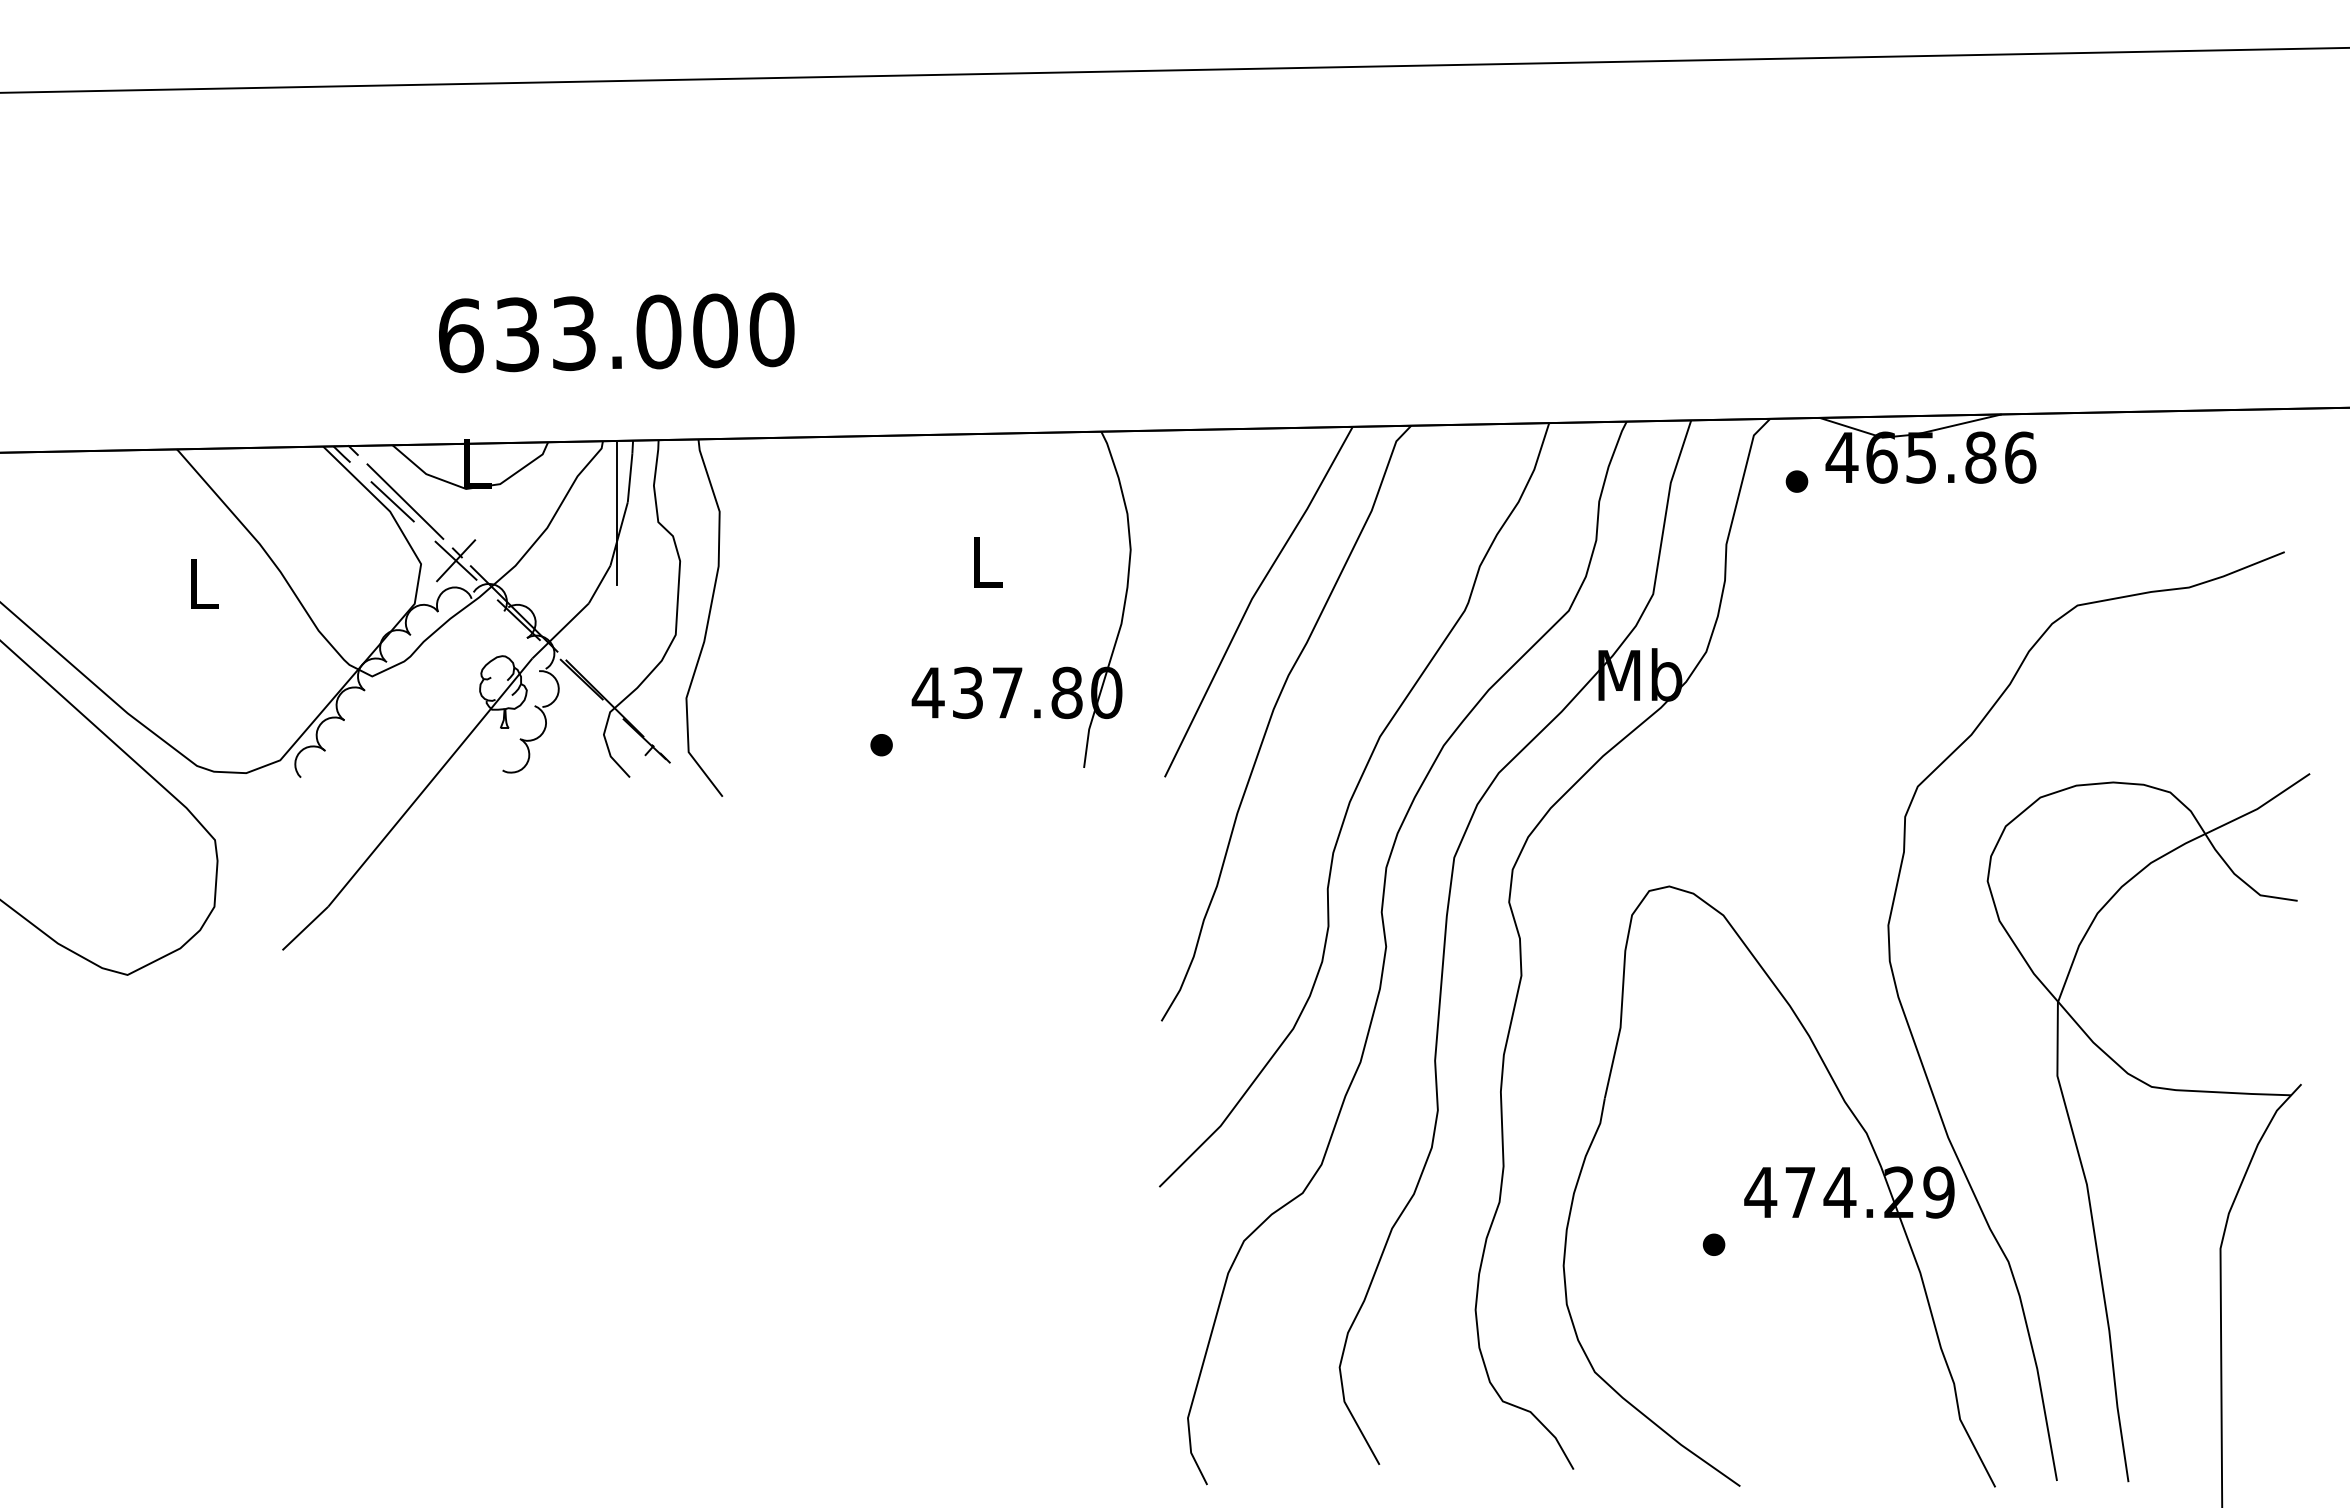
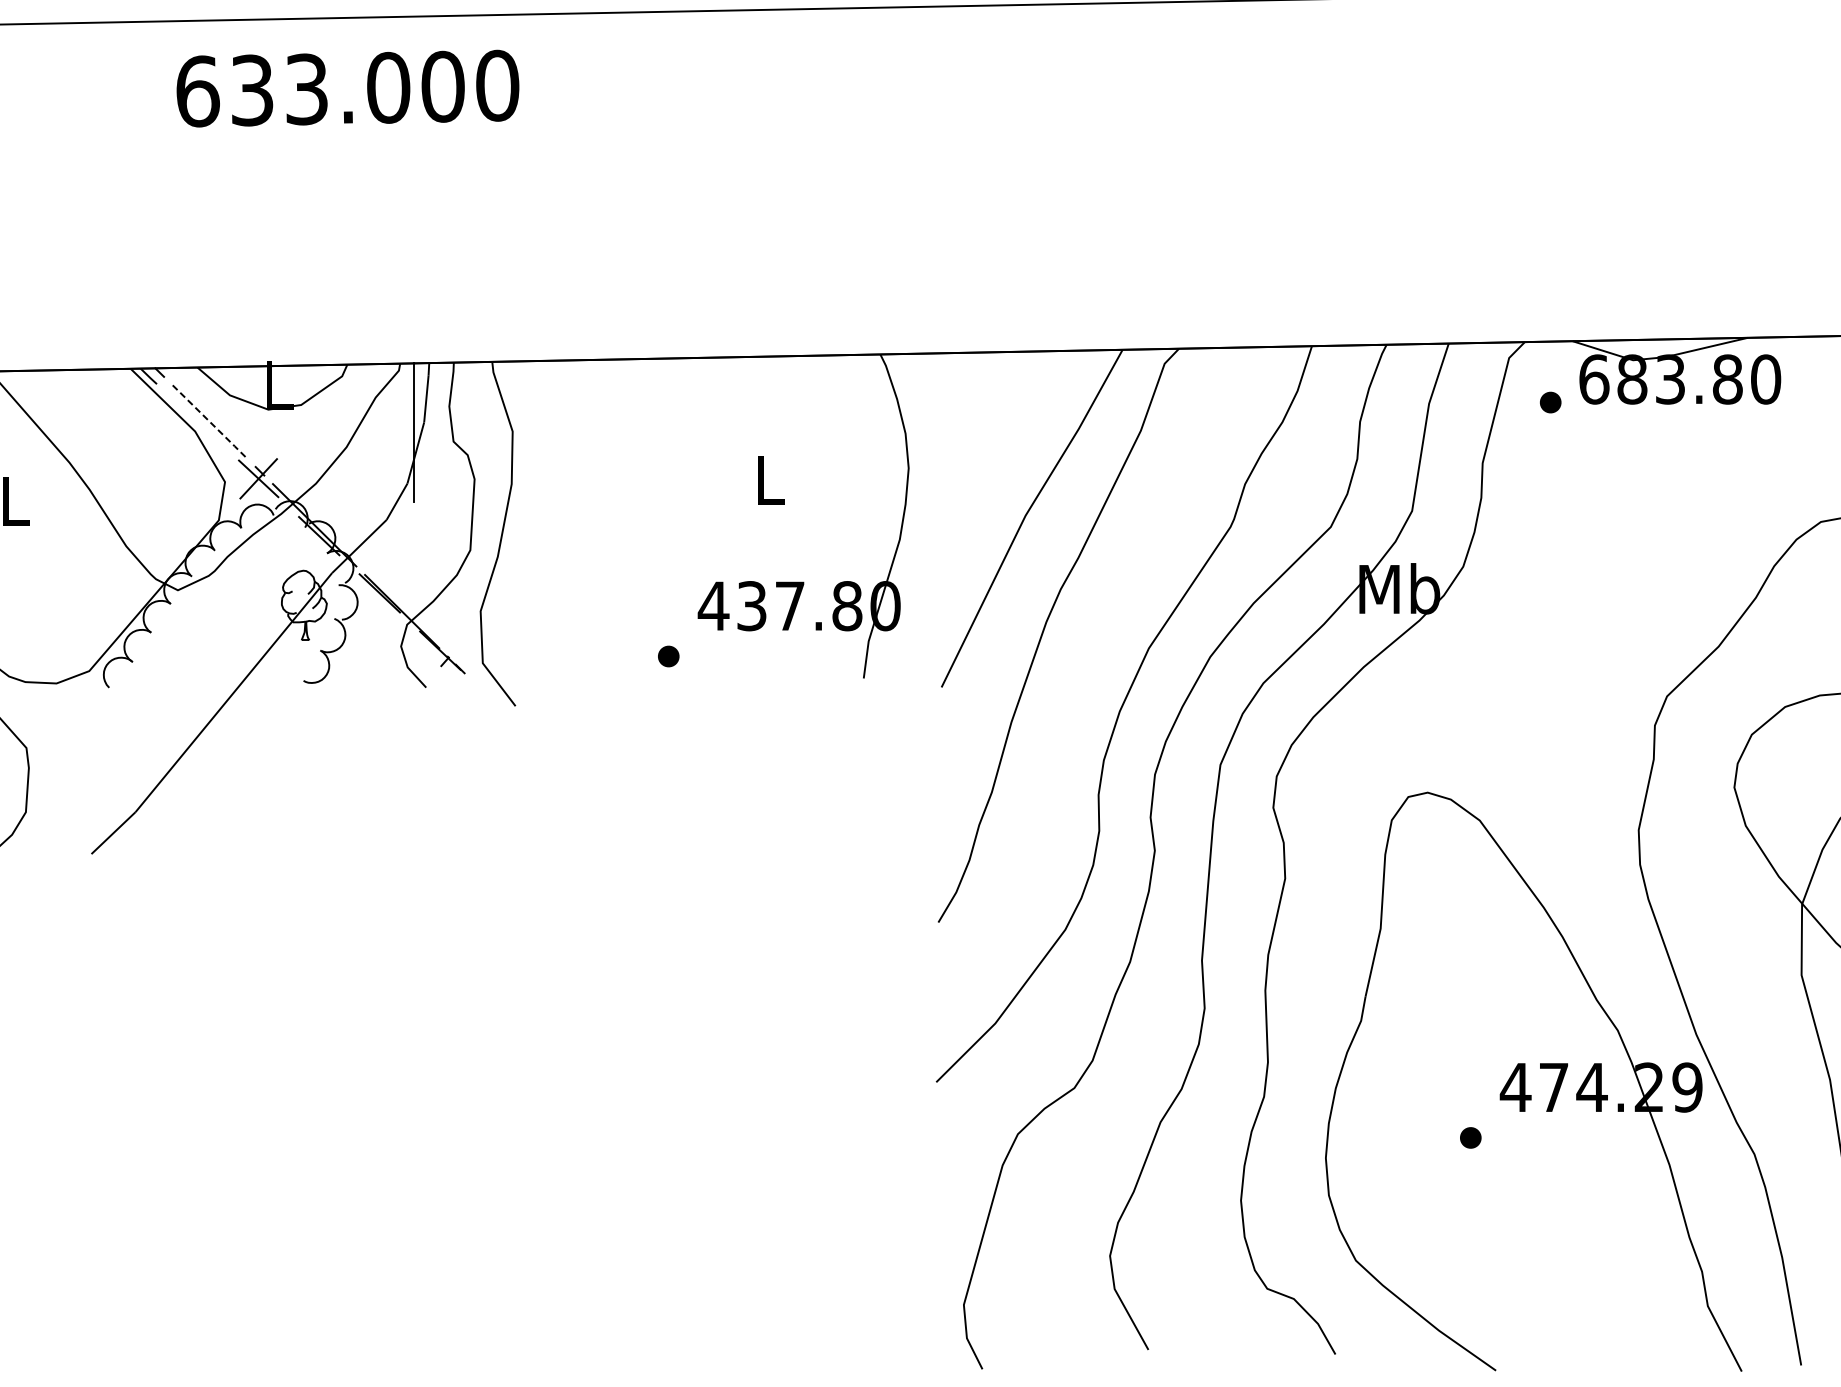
text: (616, 332) -> (347, 88), moved
text: (1930, 457) -> (1679, 379), 465.86 -> 683.80
line: (392, 501) -> (197, 421), removed
line: (405, 502) -> (209, 422), solid -> dashed

